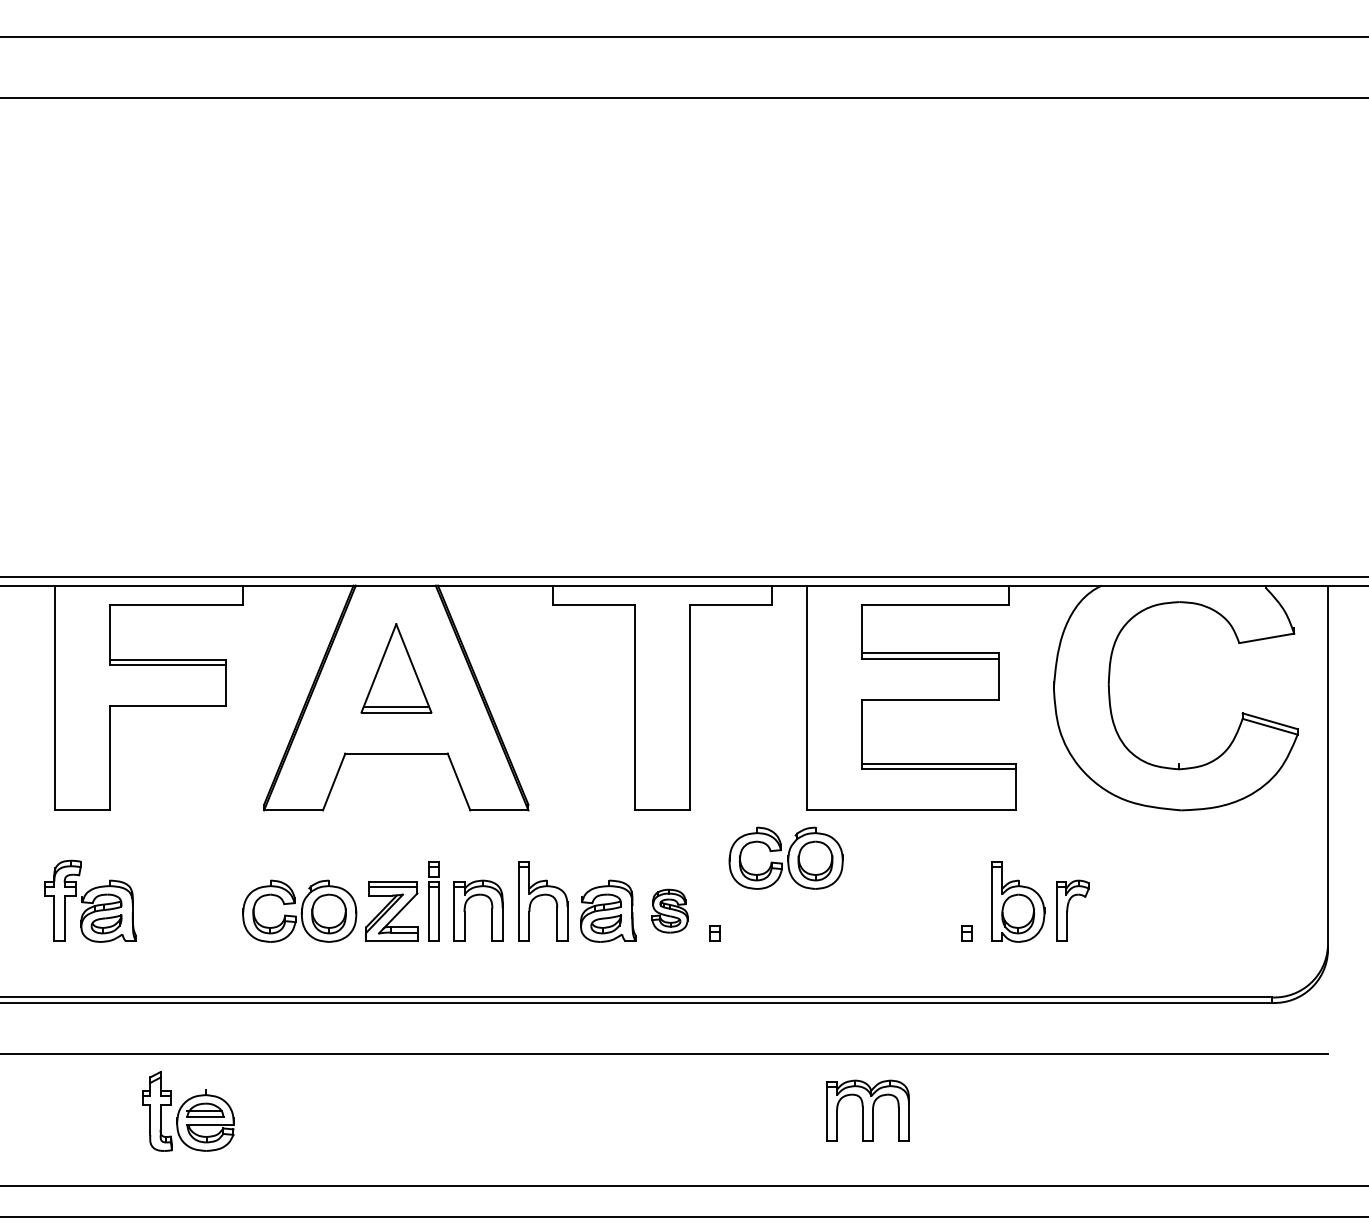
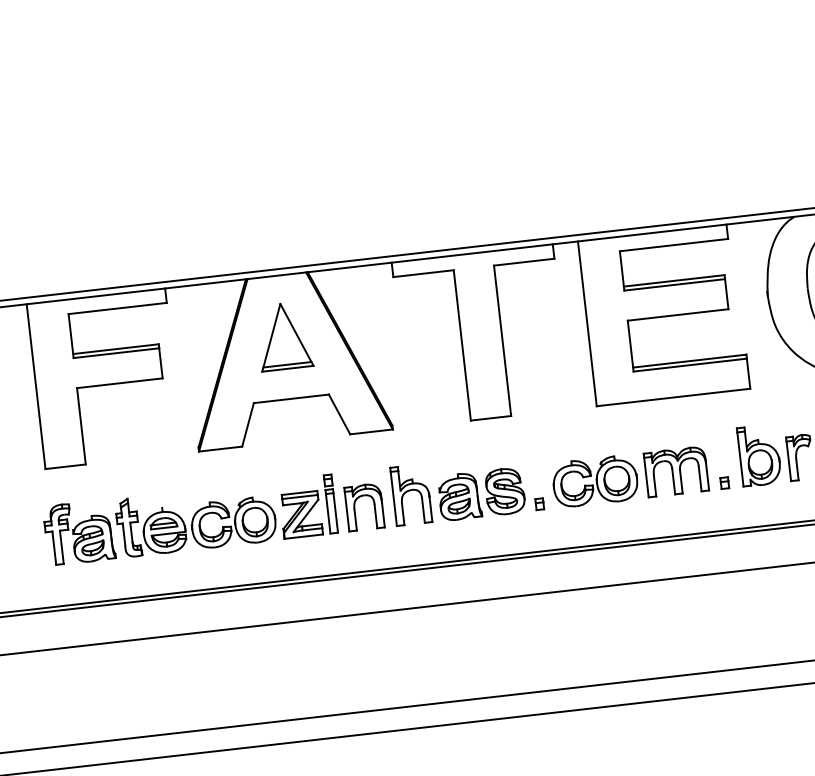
part: (785, 857) -> (594, 480), moved
part: (669, 910) -> (504, 491), size x1.43
part: (867, 1110) -> (676, 471), moved
part: (188, 1111) -> (151, 525), moved

